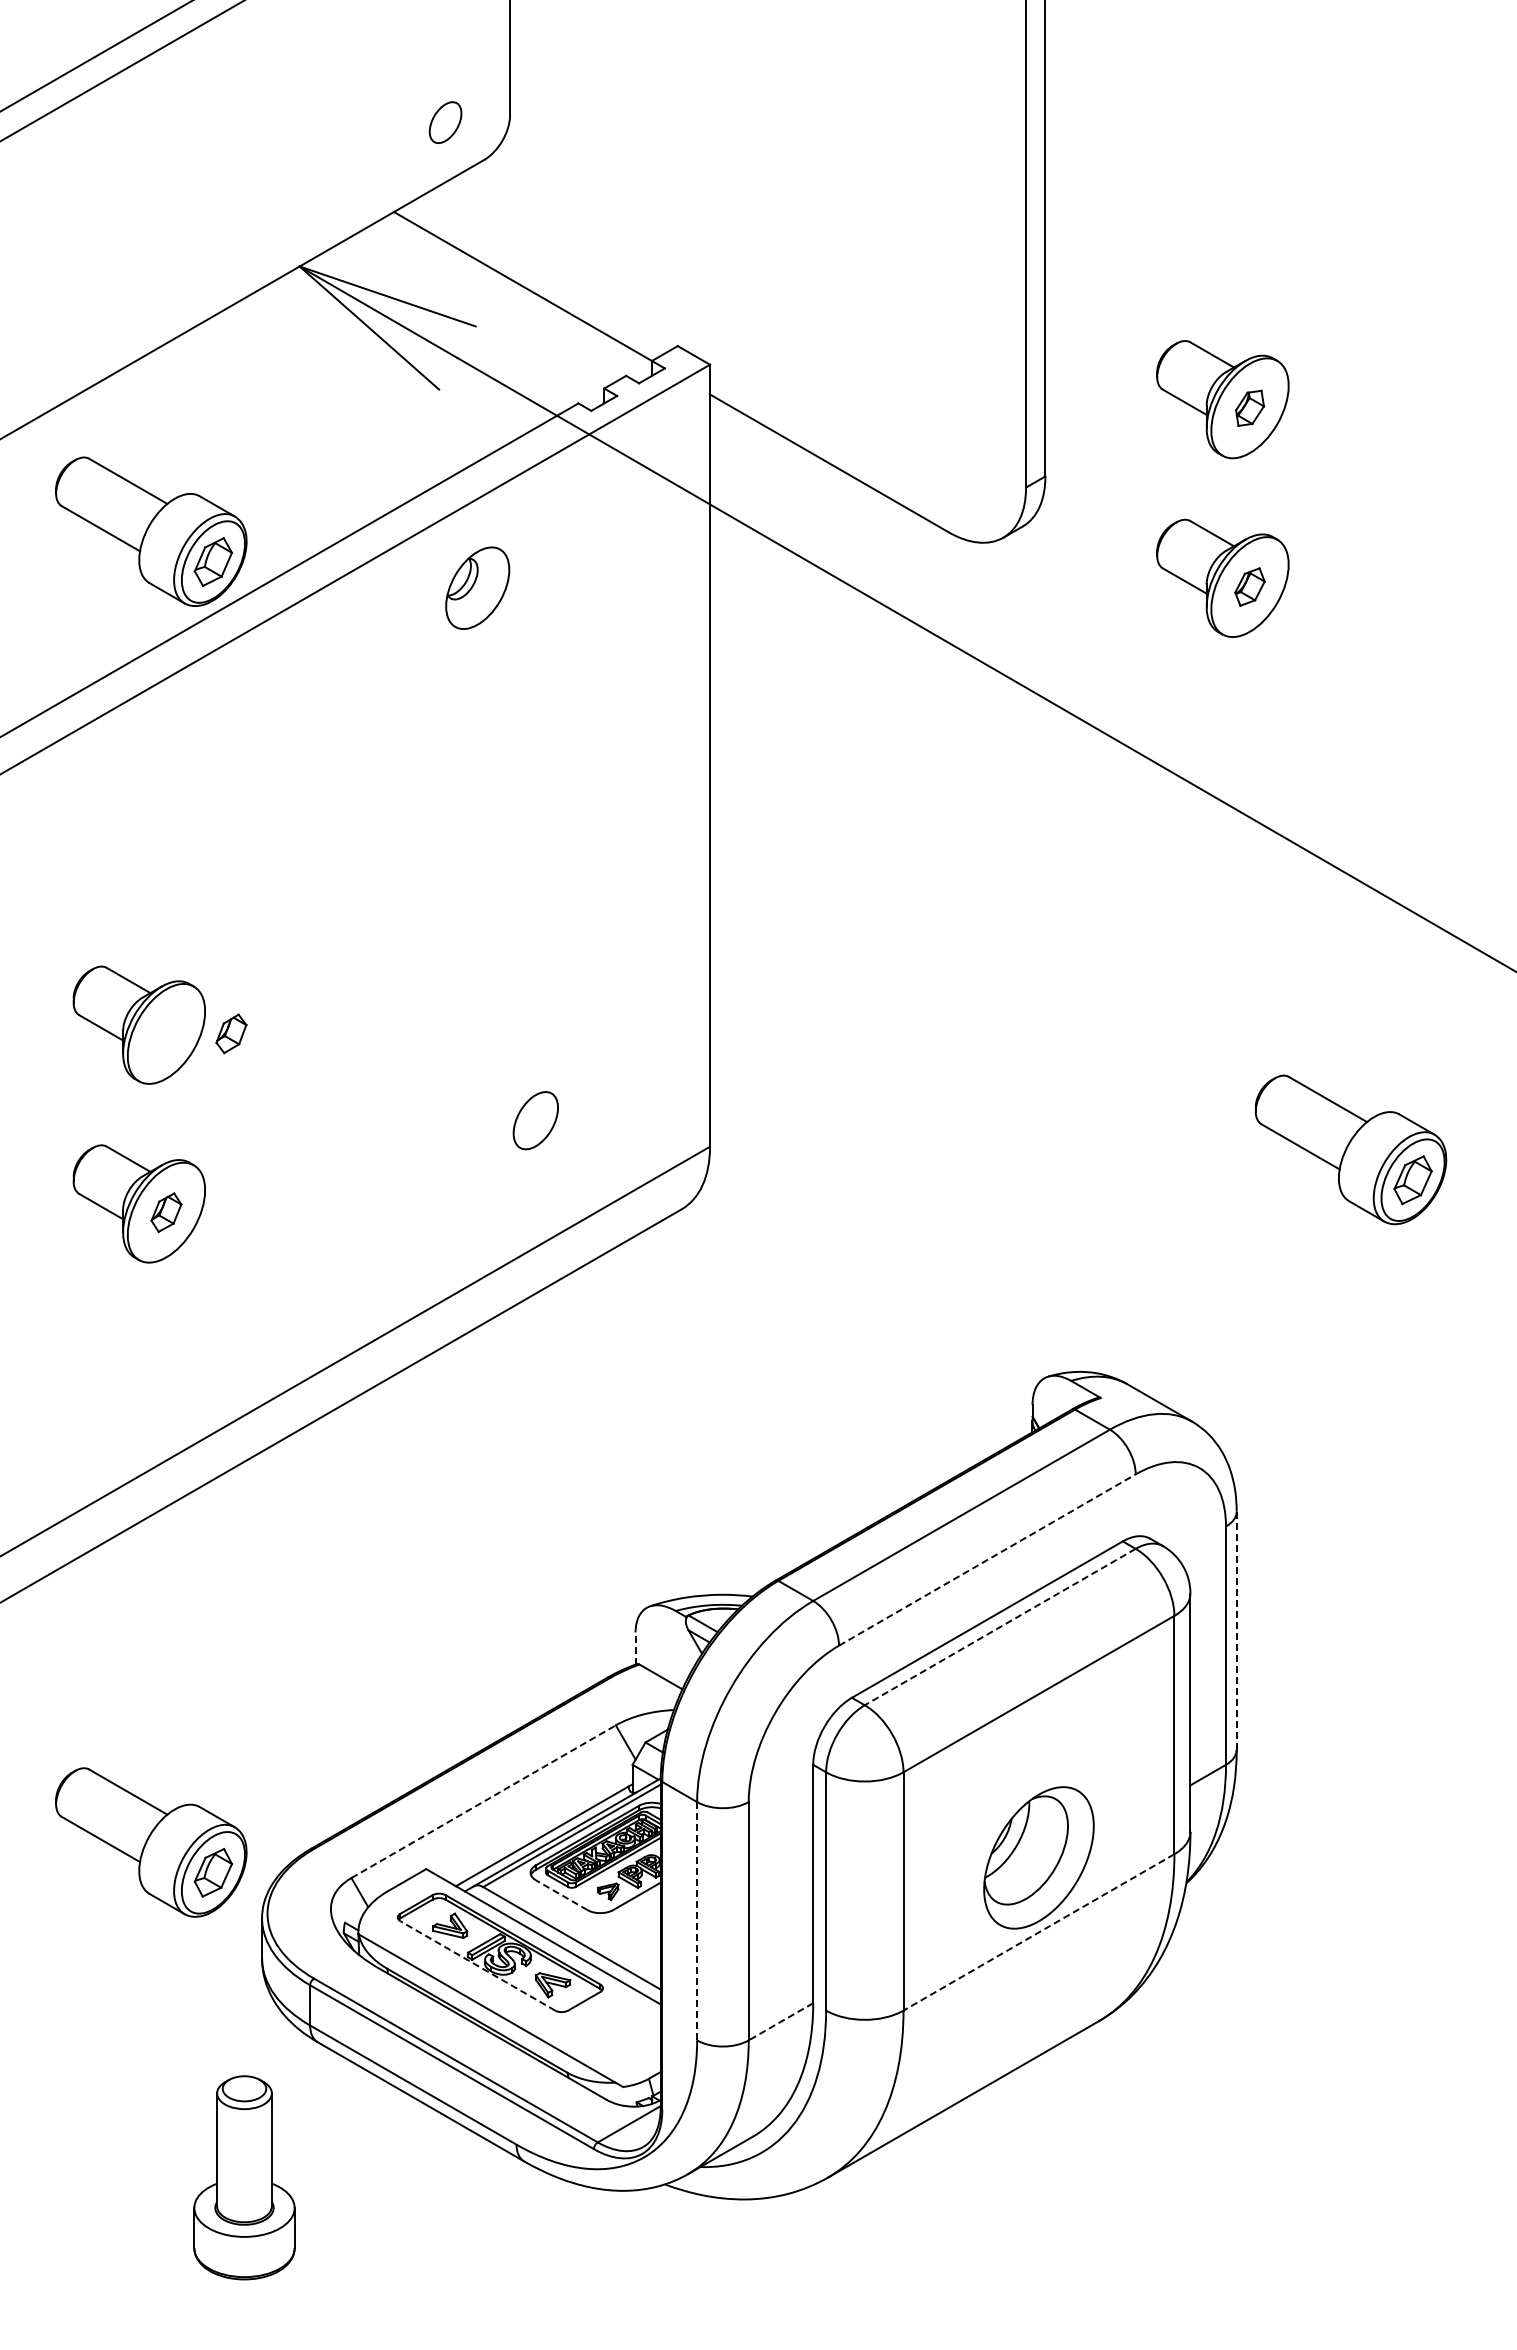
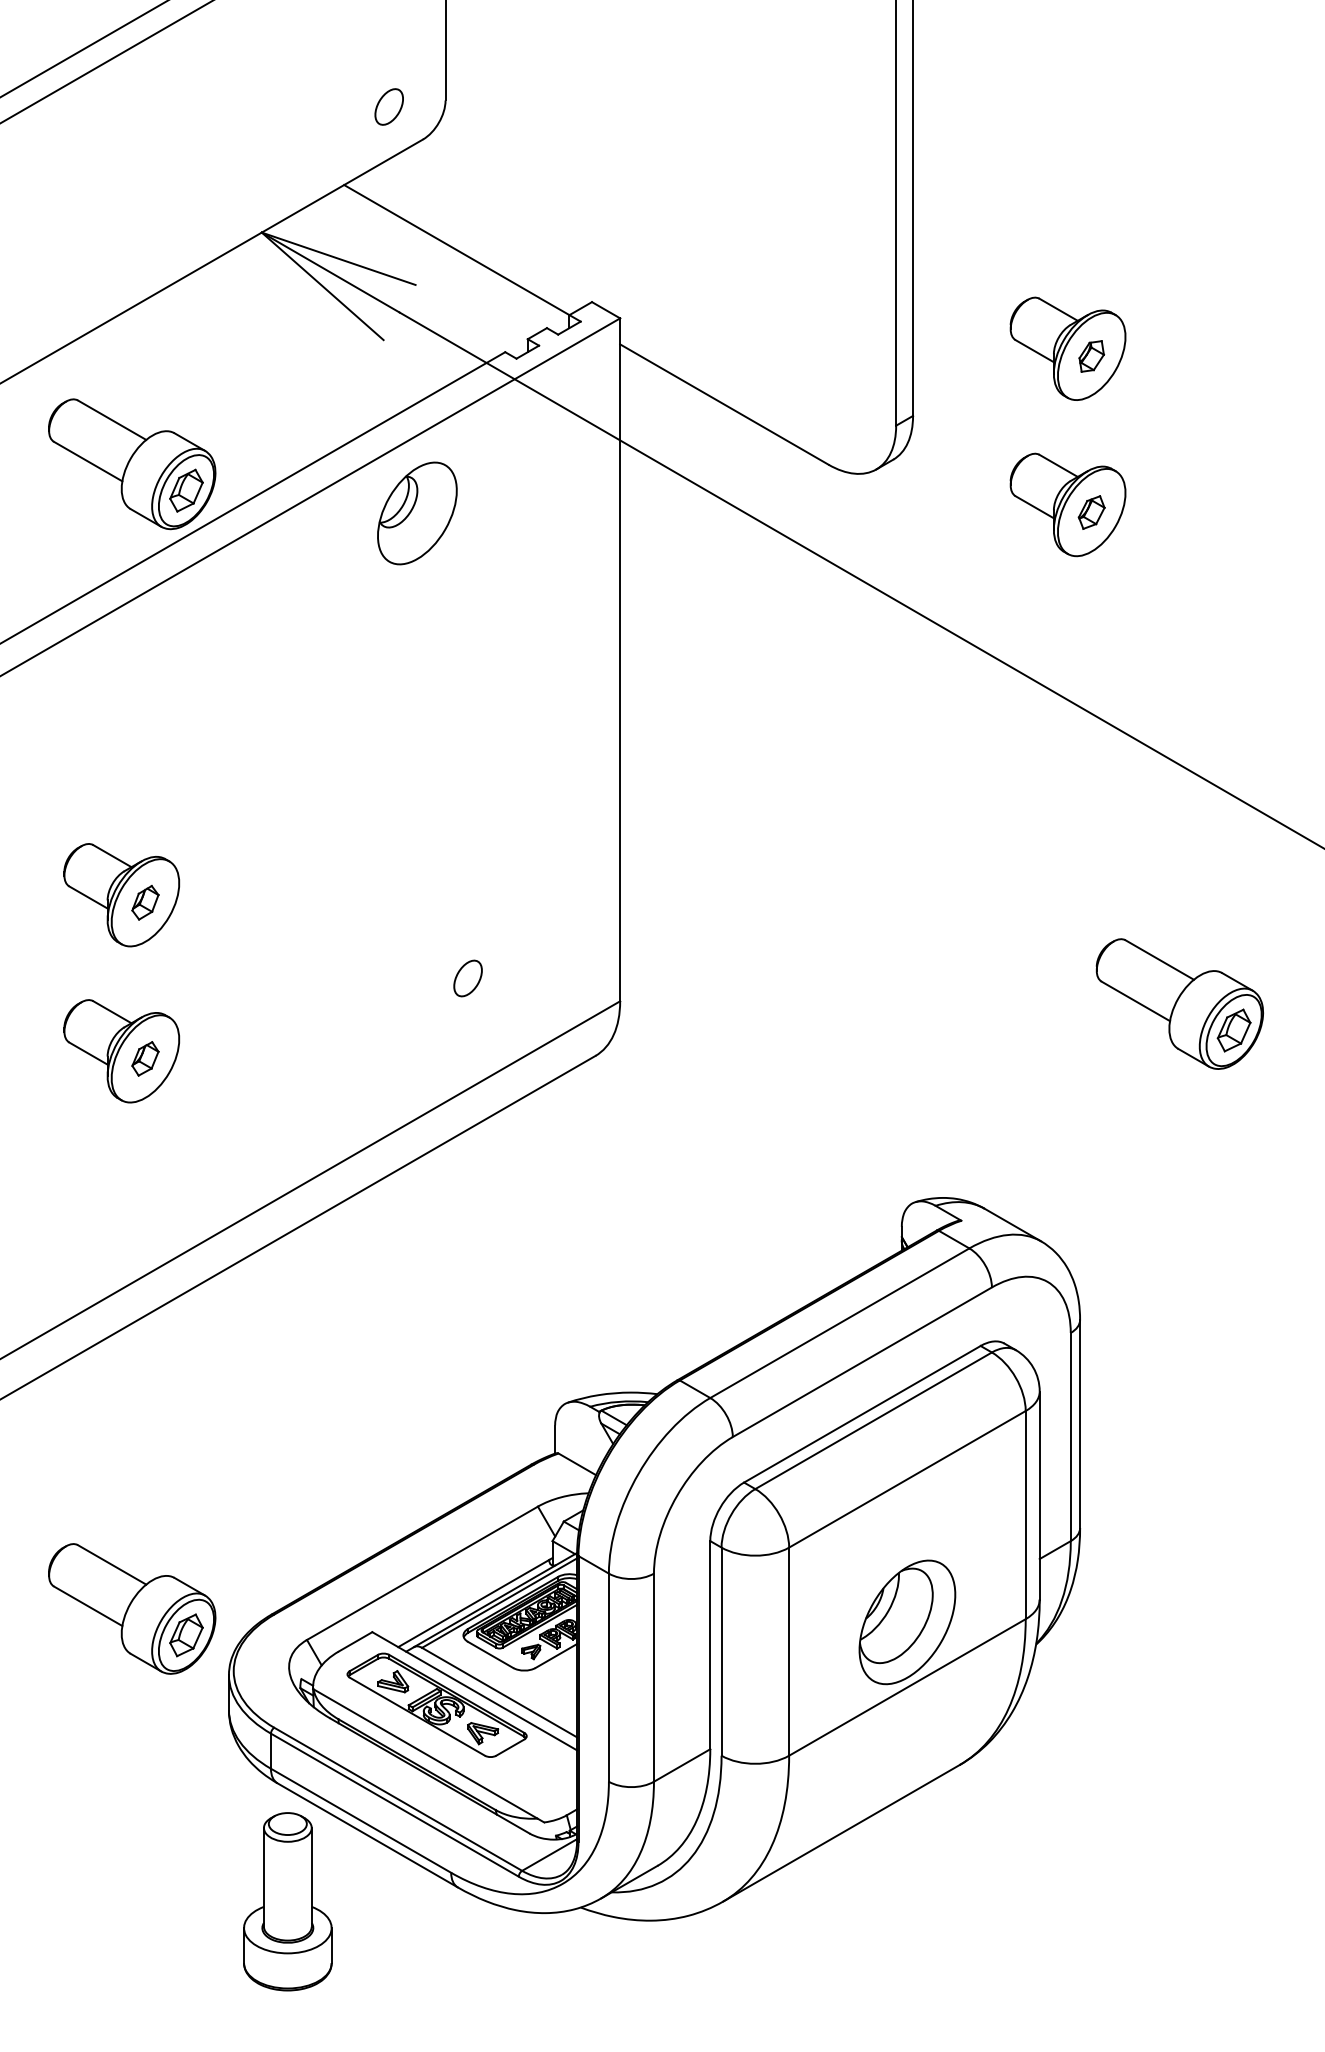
part: (477, 588) -> (417, 513), size x1.43
part: (231, 1033) -> (145, 902), moved
part: (535, 1120) -> (467, 978), size x0.71
line: (987, 1559) -> (862, 1361), dashed -> solid
line: (999, 1627) -> (872, 1421), dashed -> solid
line: (1236, 1631) -> (1079, 1424), dashed -> solid
line: (635, 1648) -> (555, 1439), dashed -> solid
line: (483, 1801) -> (422, 1573), dashed -> solid
line: (561, 1895) -> (490, 1655), dashed -> solid
line: (697, 1921) -> (609, 1677), dashed -> solid
line: (1038, 1932) -> (907, 1687), dashed -> solid
line: (477, 1965) -> (417, 1716), dashed -> solid
line: (780, 2022) -> (681, 1766), dashed -> solid
part: (244, 2177) -> (287, 1901), moved

